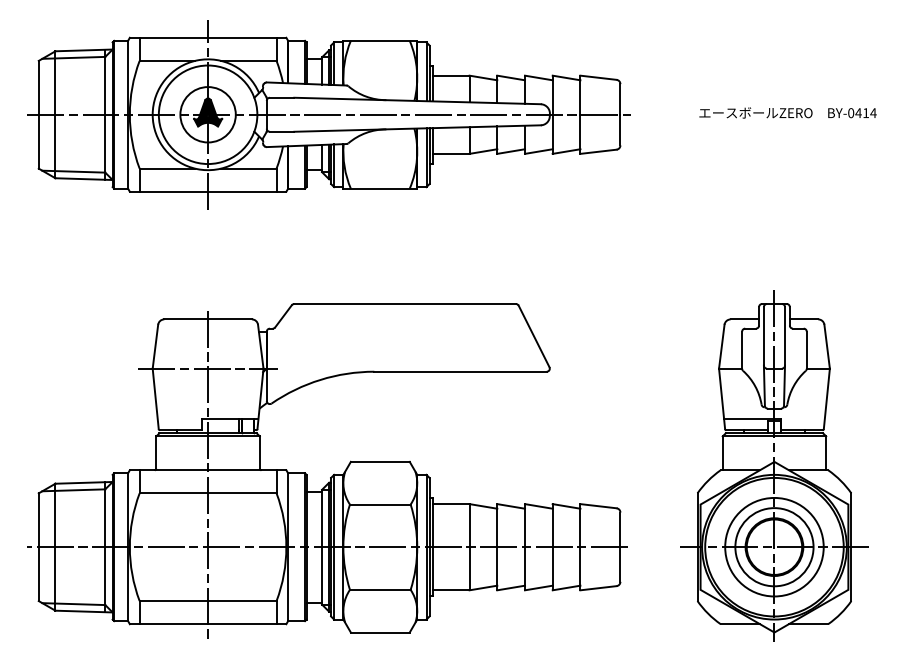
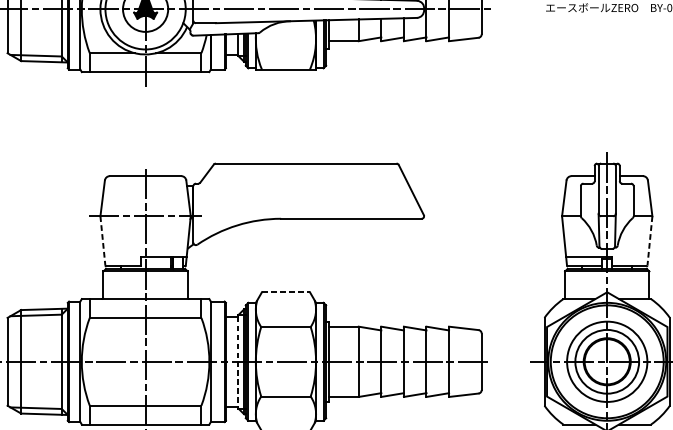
line: (155, 399) -> (102, 241), solid -> dashed
line: (826, 399) -> (649, 241), solid -> dashed
line: (380, 461) -> (286, 291), solid -> dashed
line: (322, 547) -> (238, 362), solid -> dashed

